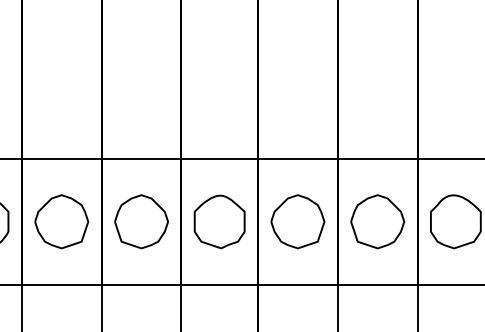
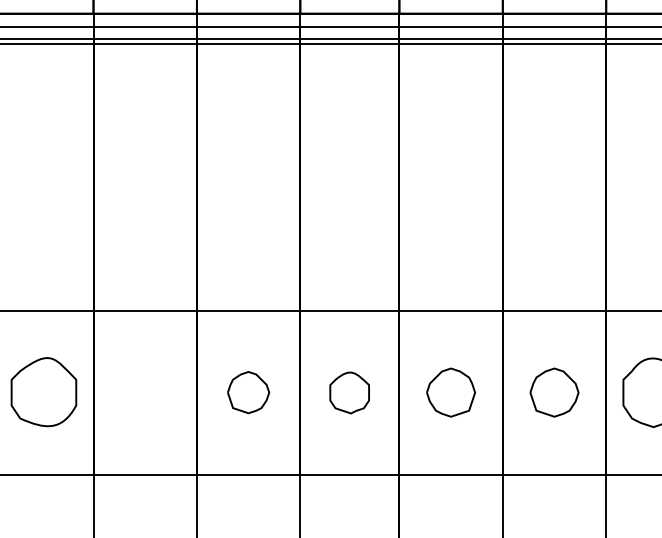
part: (61, 221) -> (145, 392), removed
part: (141, 221) -> (248, 392), size x0.6
part: (219, 221) -> (349, 392), size x0.6
part: (297, 221) -> (450, 392), size x0.7
part: (377, 221) -> (554, 392), size x0.7

